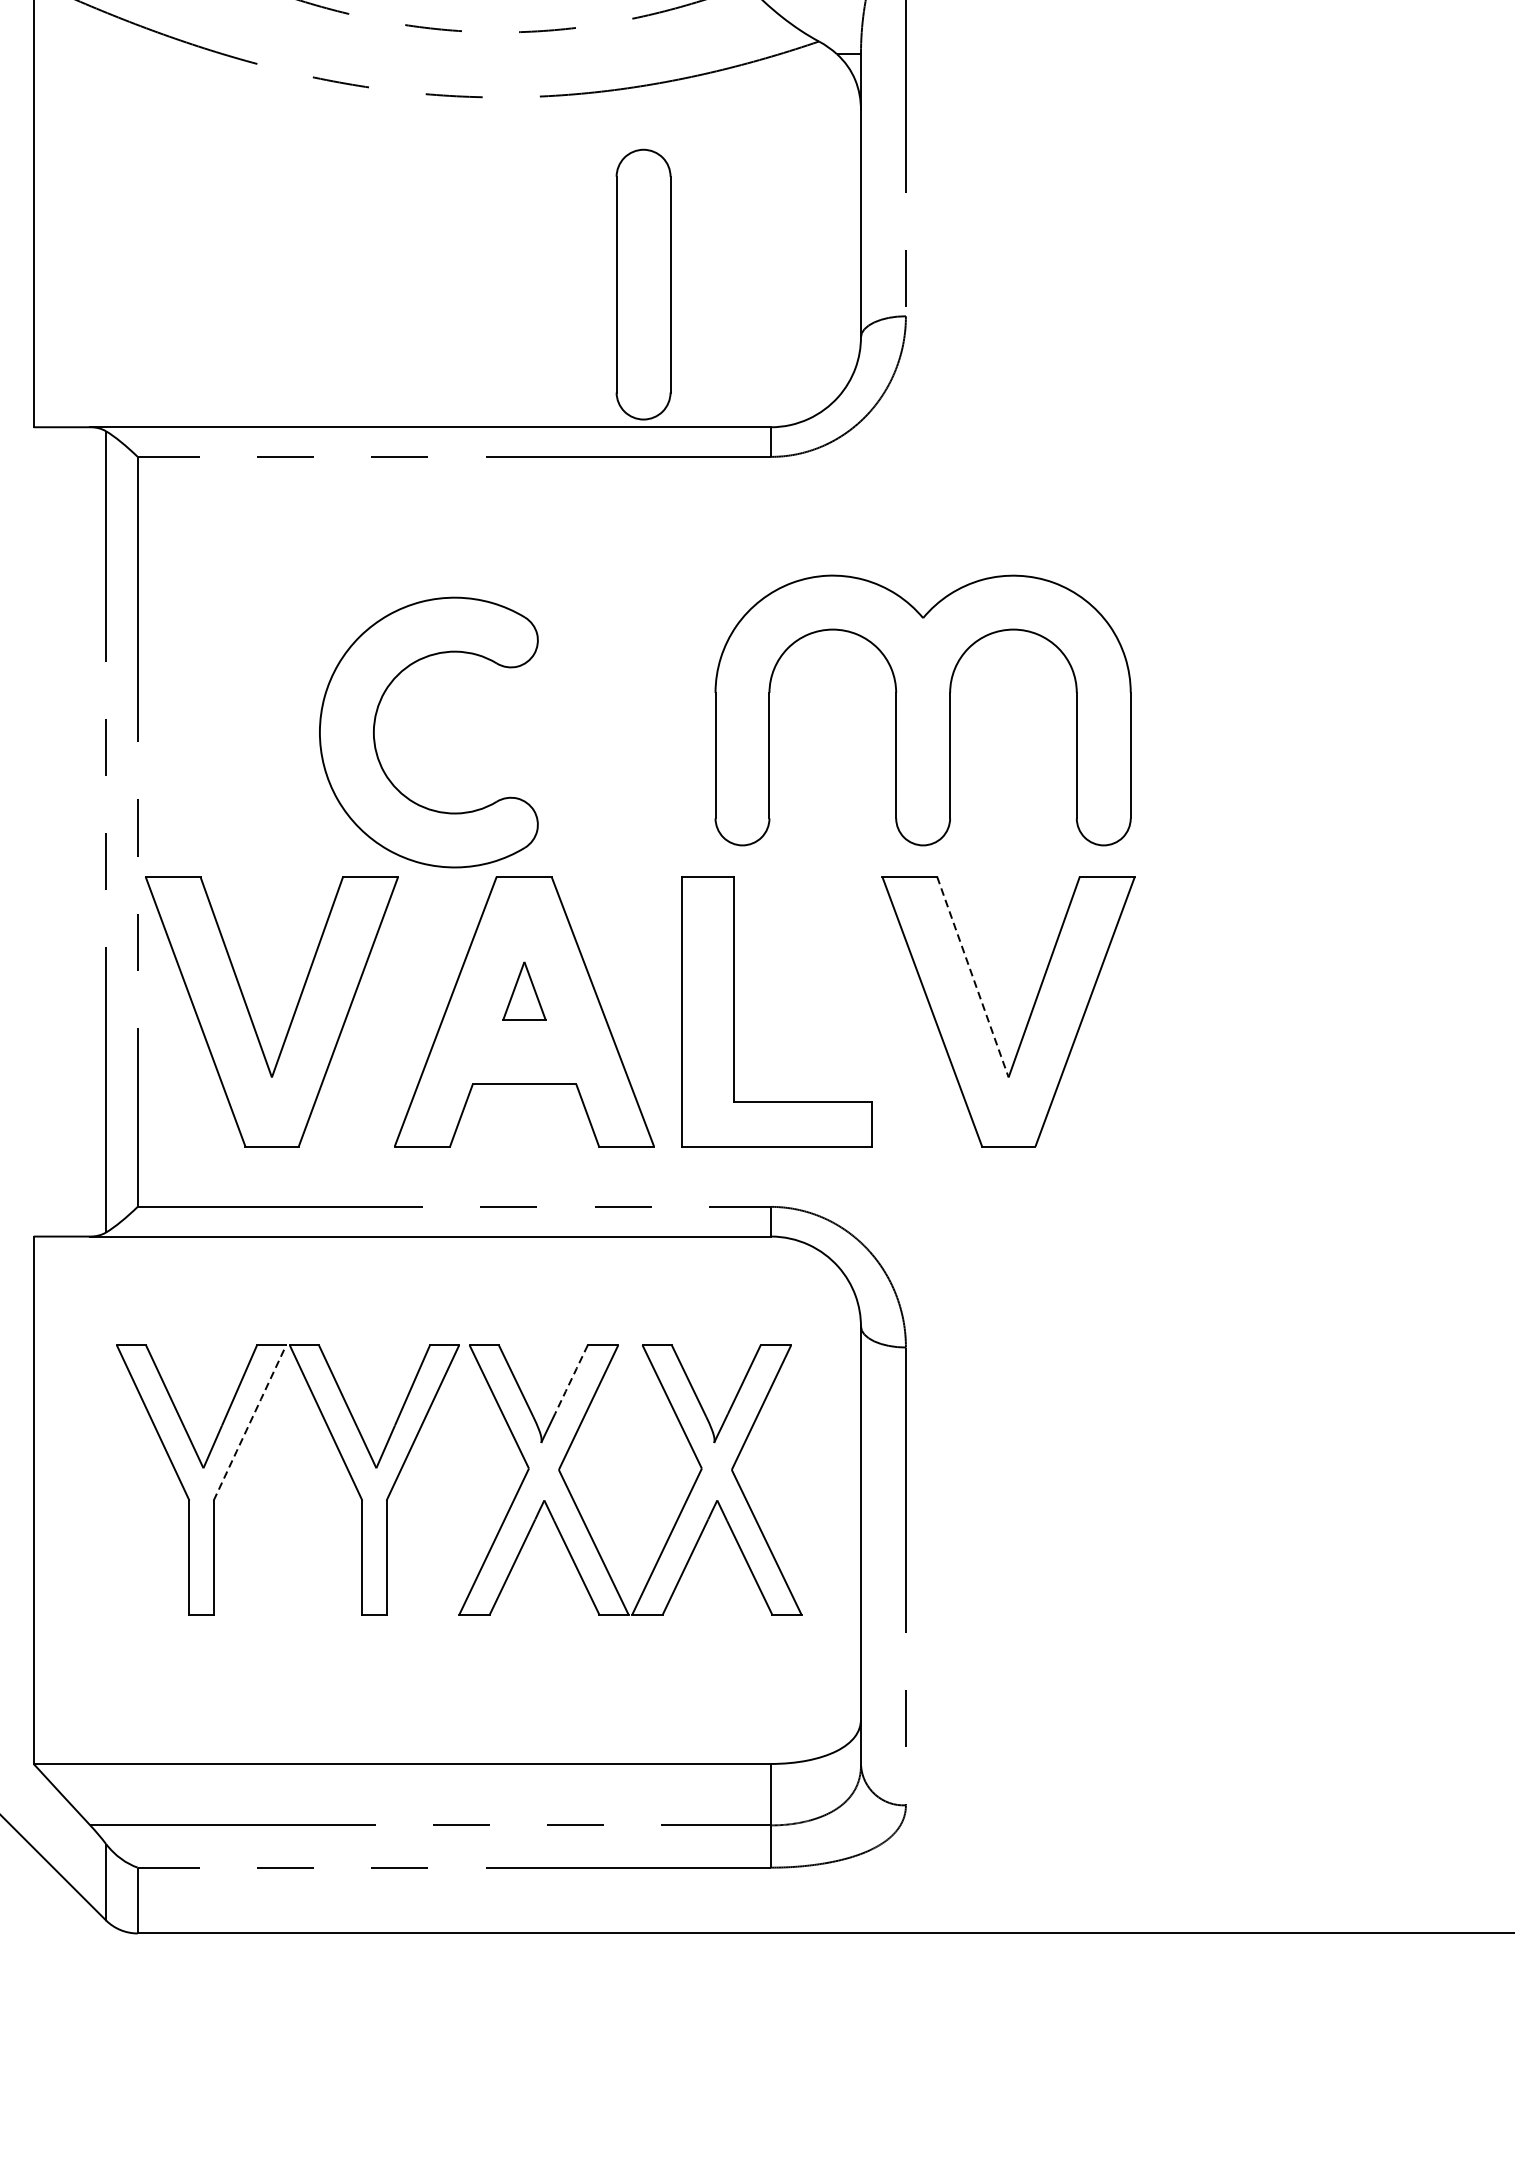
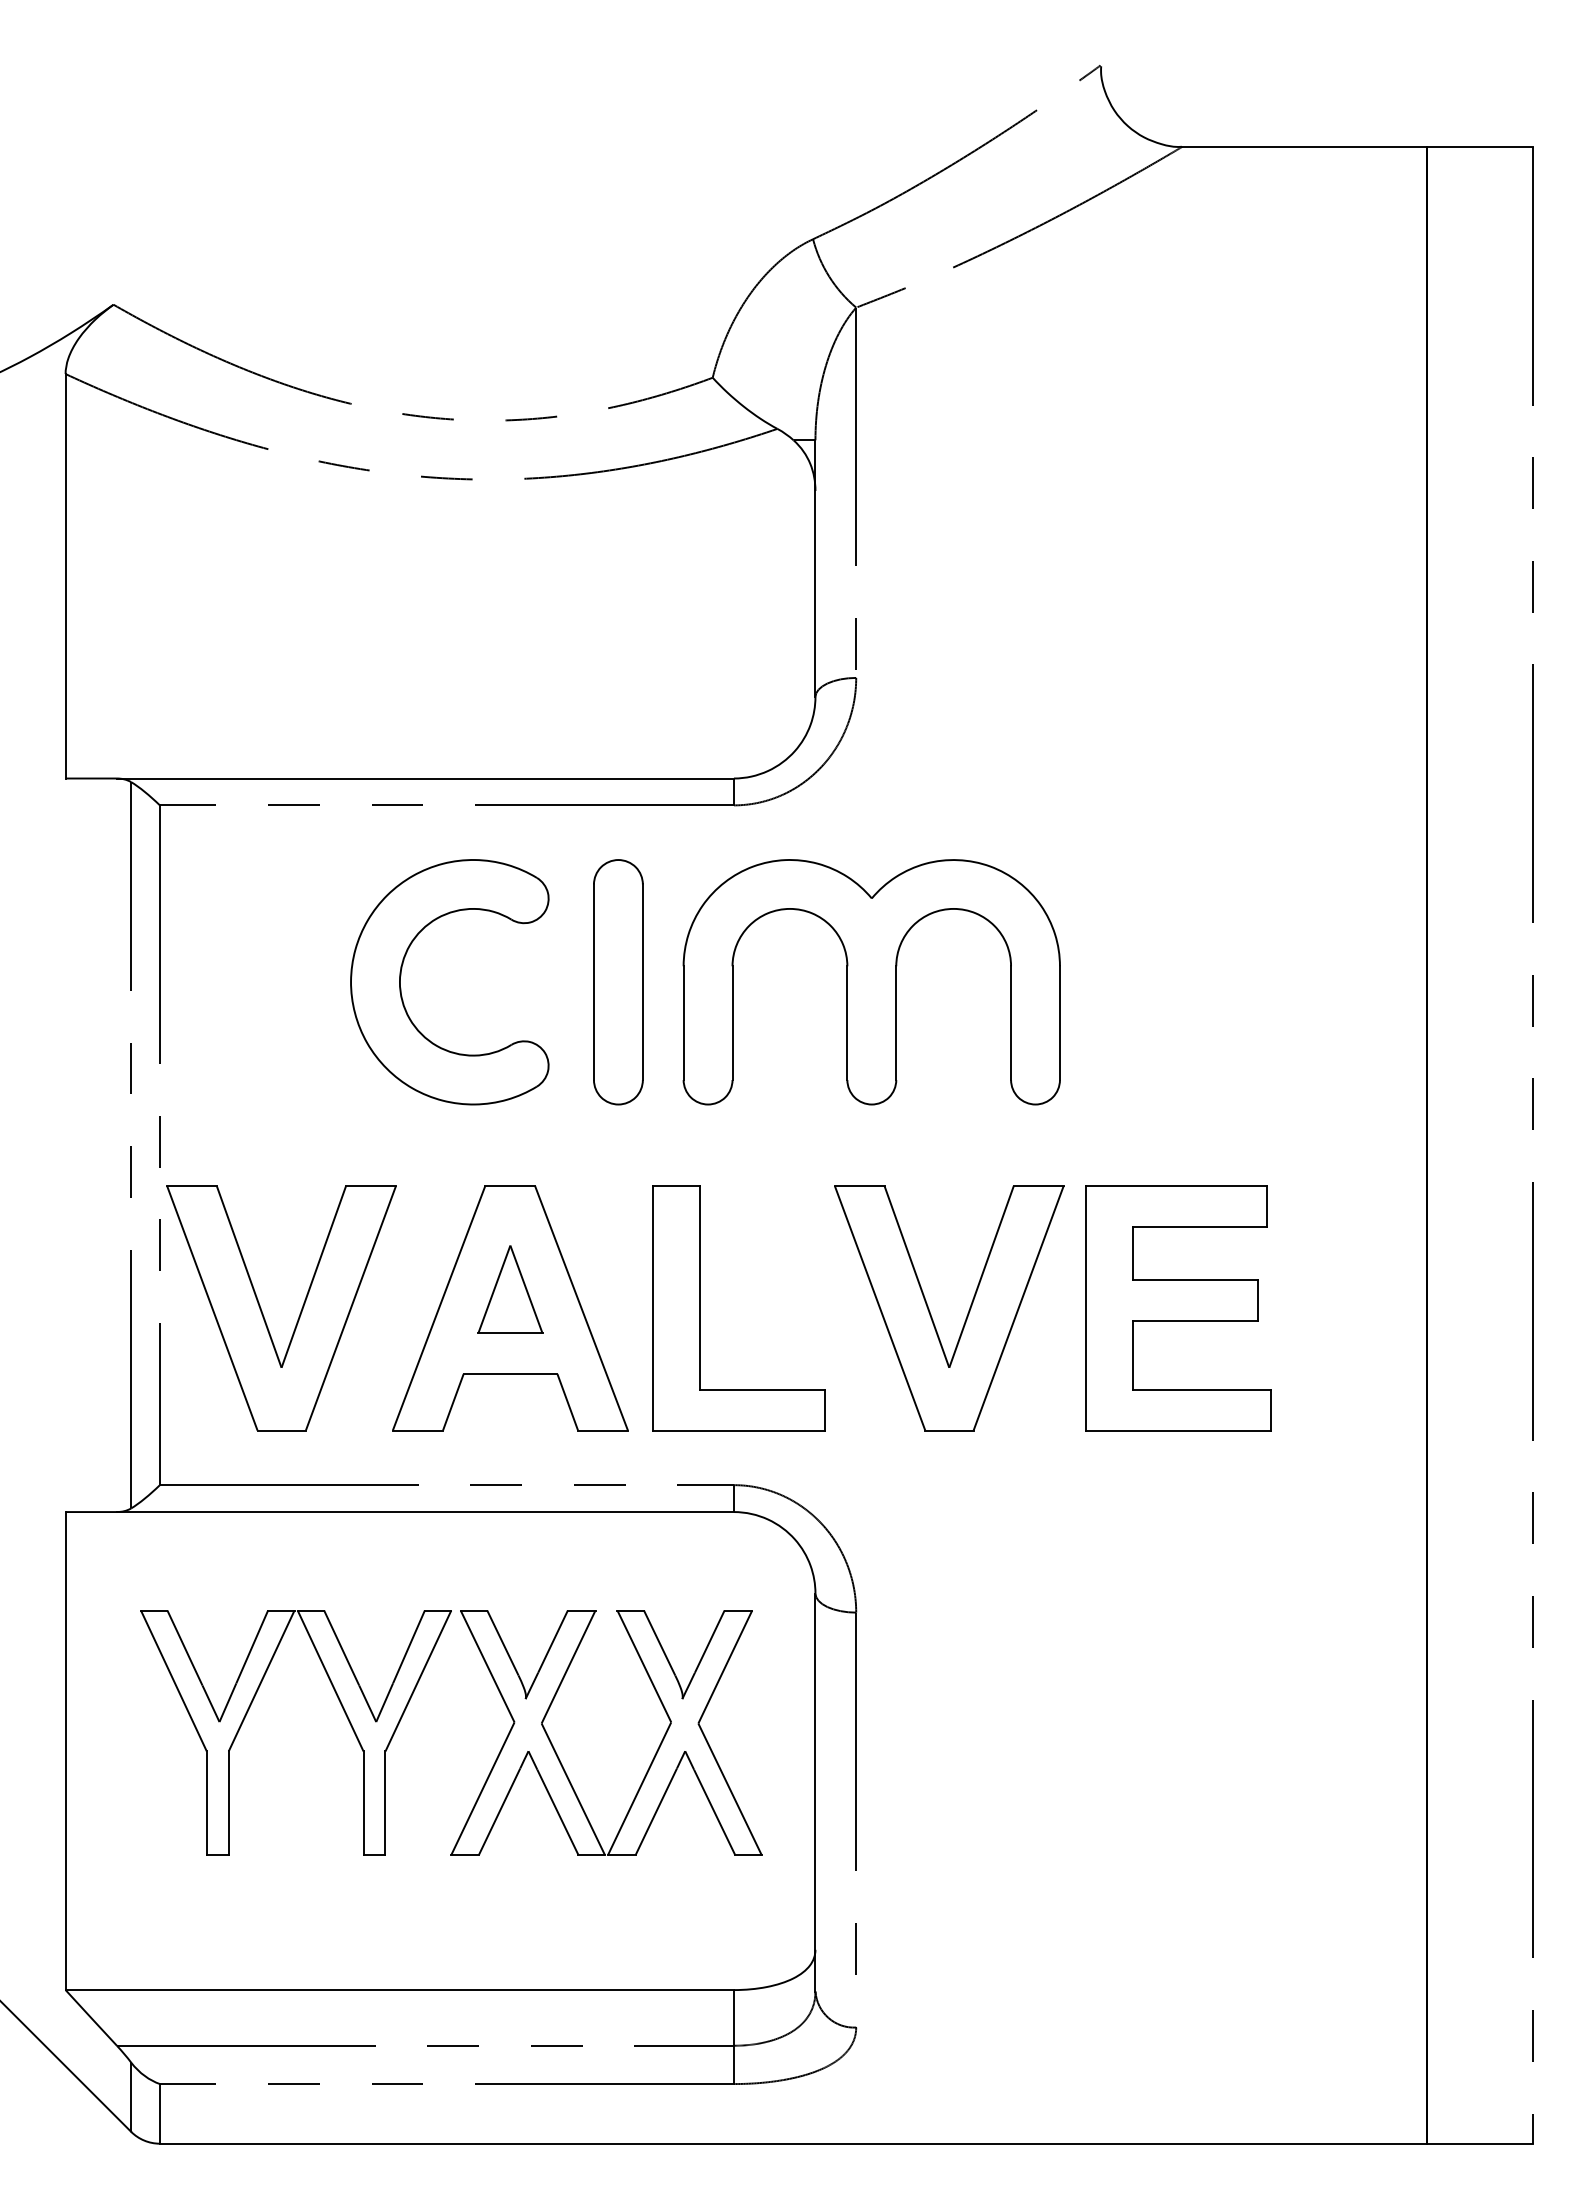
part: (643, 284) -> (618, 982), moved
part: (922, 710) -> (871, 982), moved
part: (375, 726) -> (401, 976), moved
line: (972, 976) -> (916, 1276), dashed -> solid
part: (524, 991) -> (510, 1289), size x1.67
part: (1261, 1011) -> (1178, 1308), added
line: (571, 1379) -> (553, 1641), dashed -> solid
line: (249, 1422) -> (261, 1680), dashed -> solid

